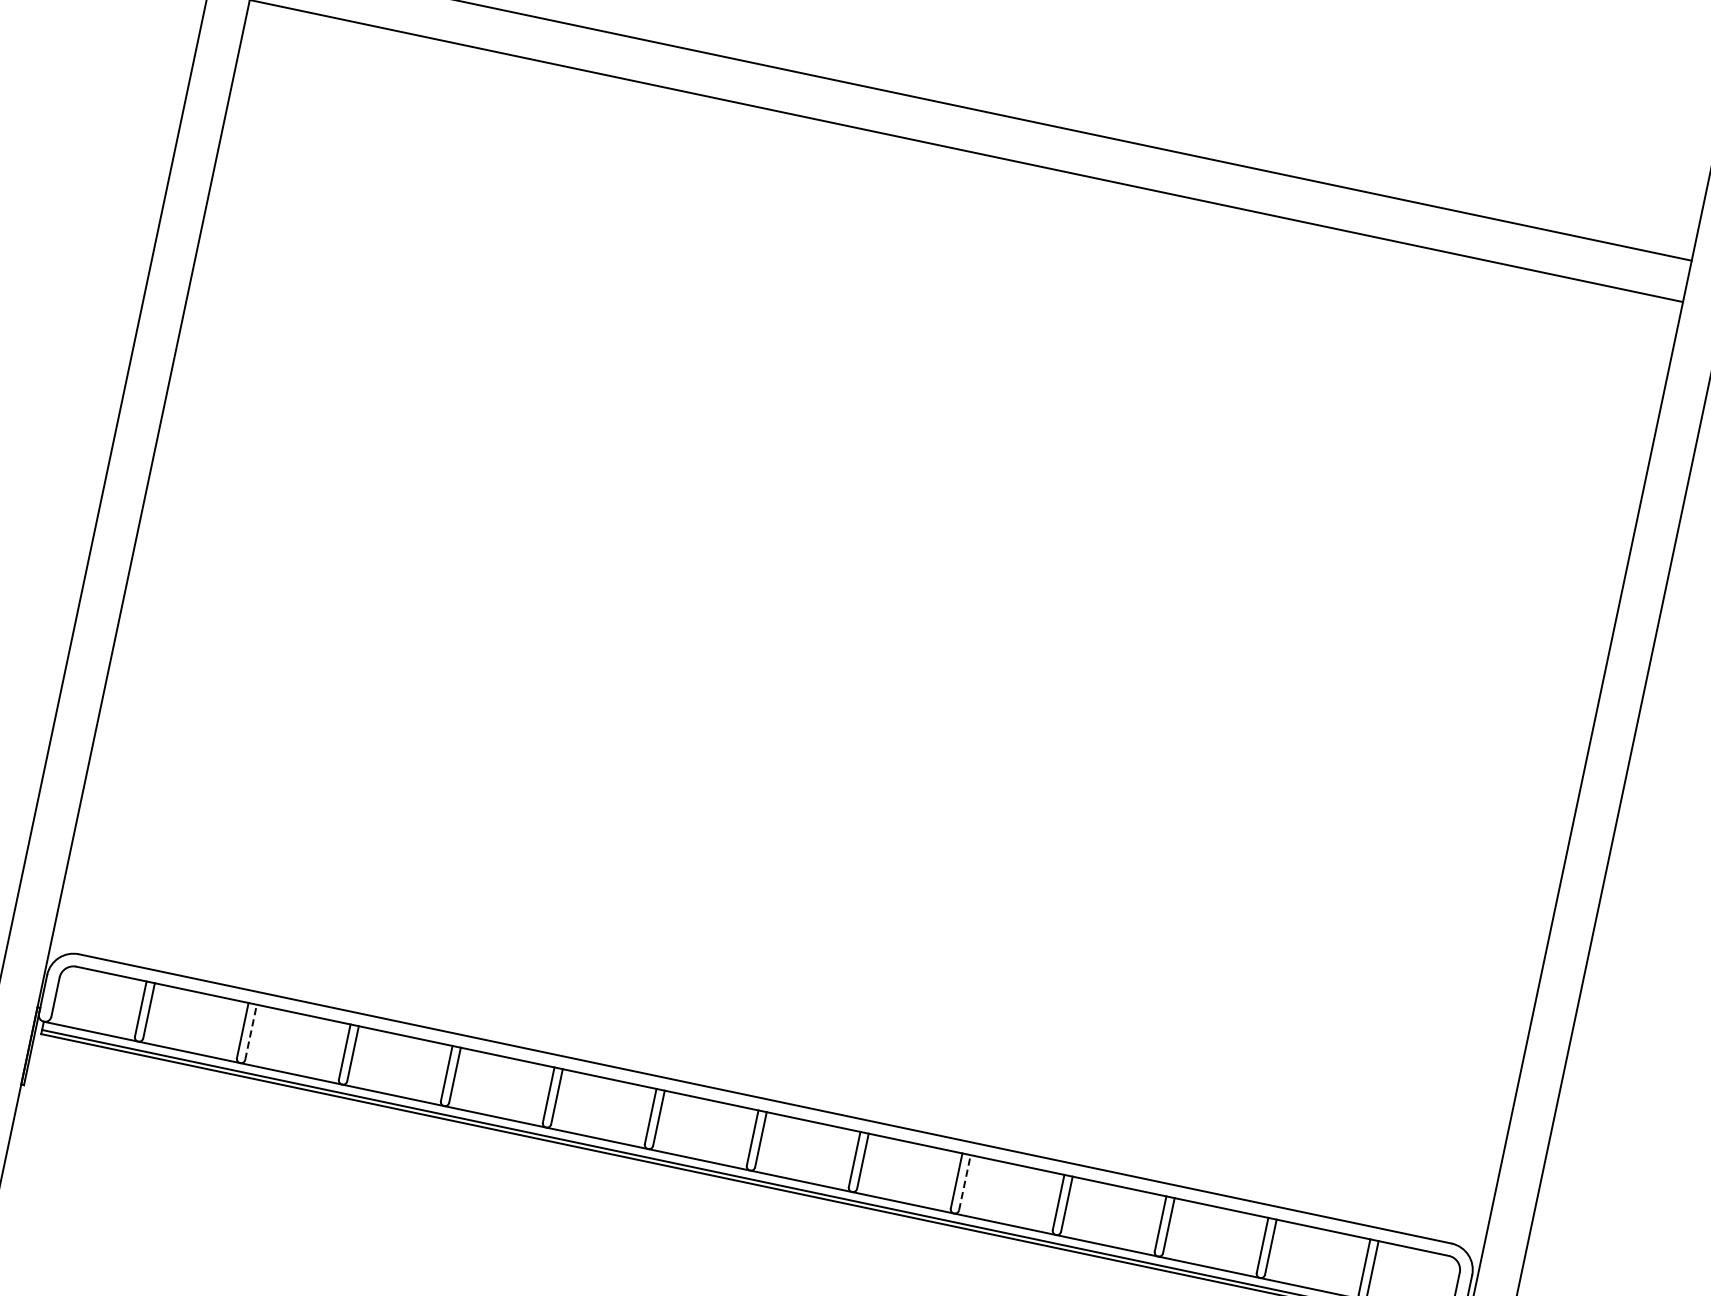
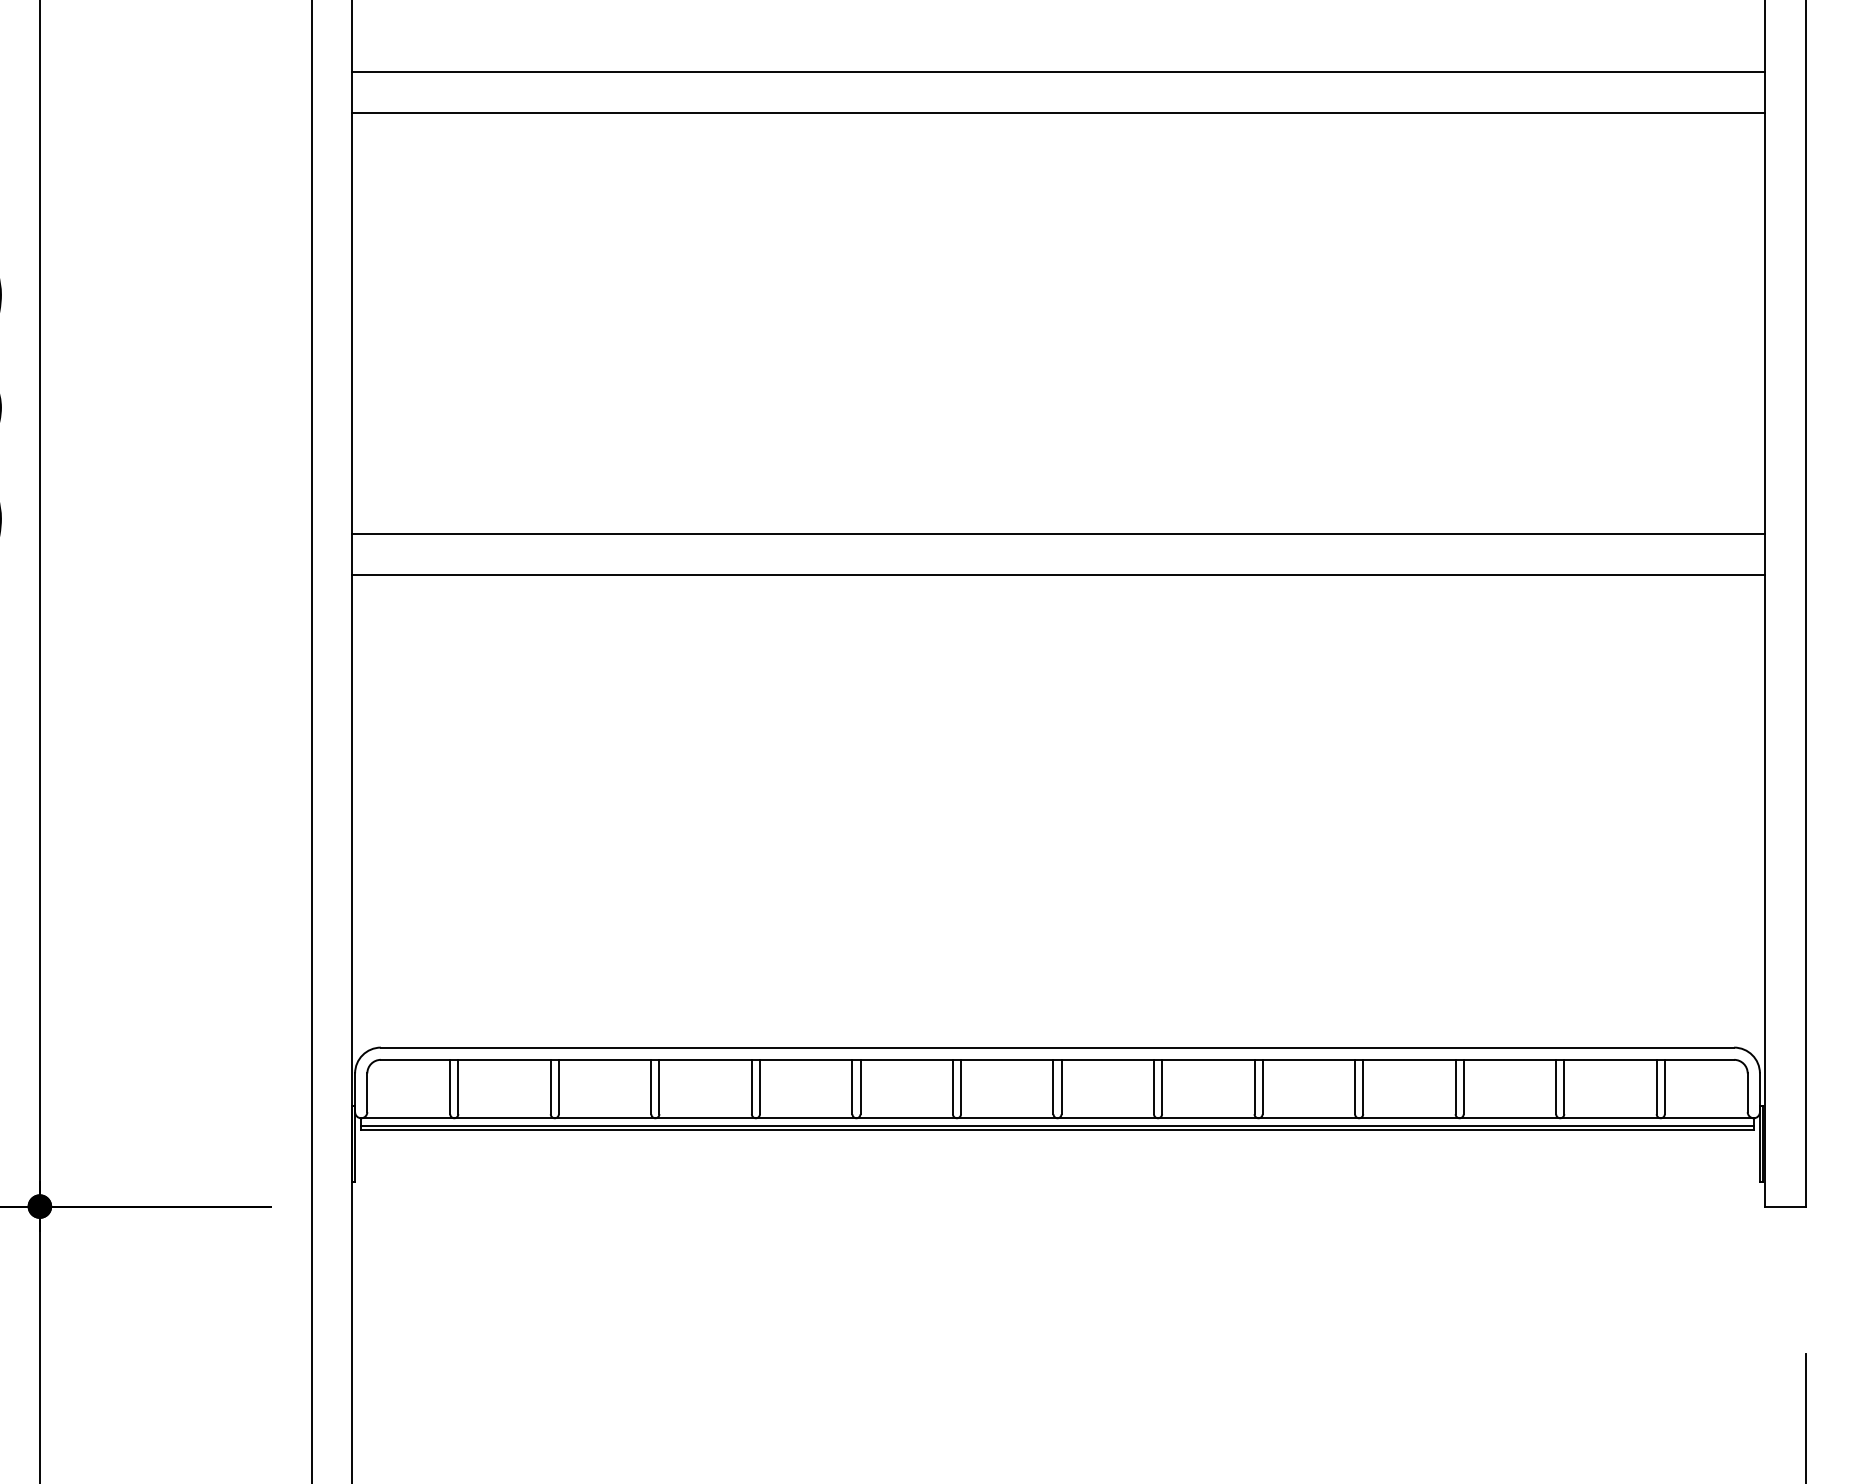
line: (875, 578) -> (1058, 534), added
line: (867, 619) -> (1058, 574), added
line: (250, 1031) -> (558, 1086), dashed -> solid
line: (964, 1182) -> (1262, 1086), dashed -> solid

